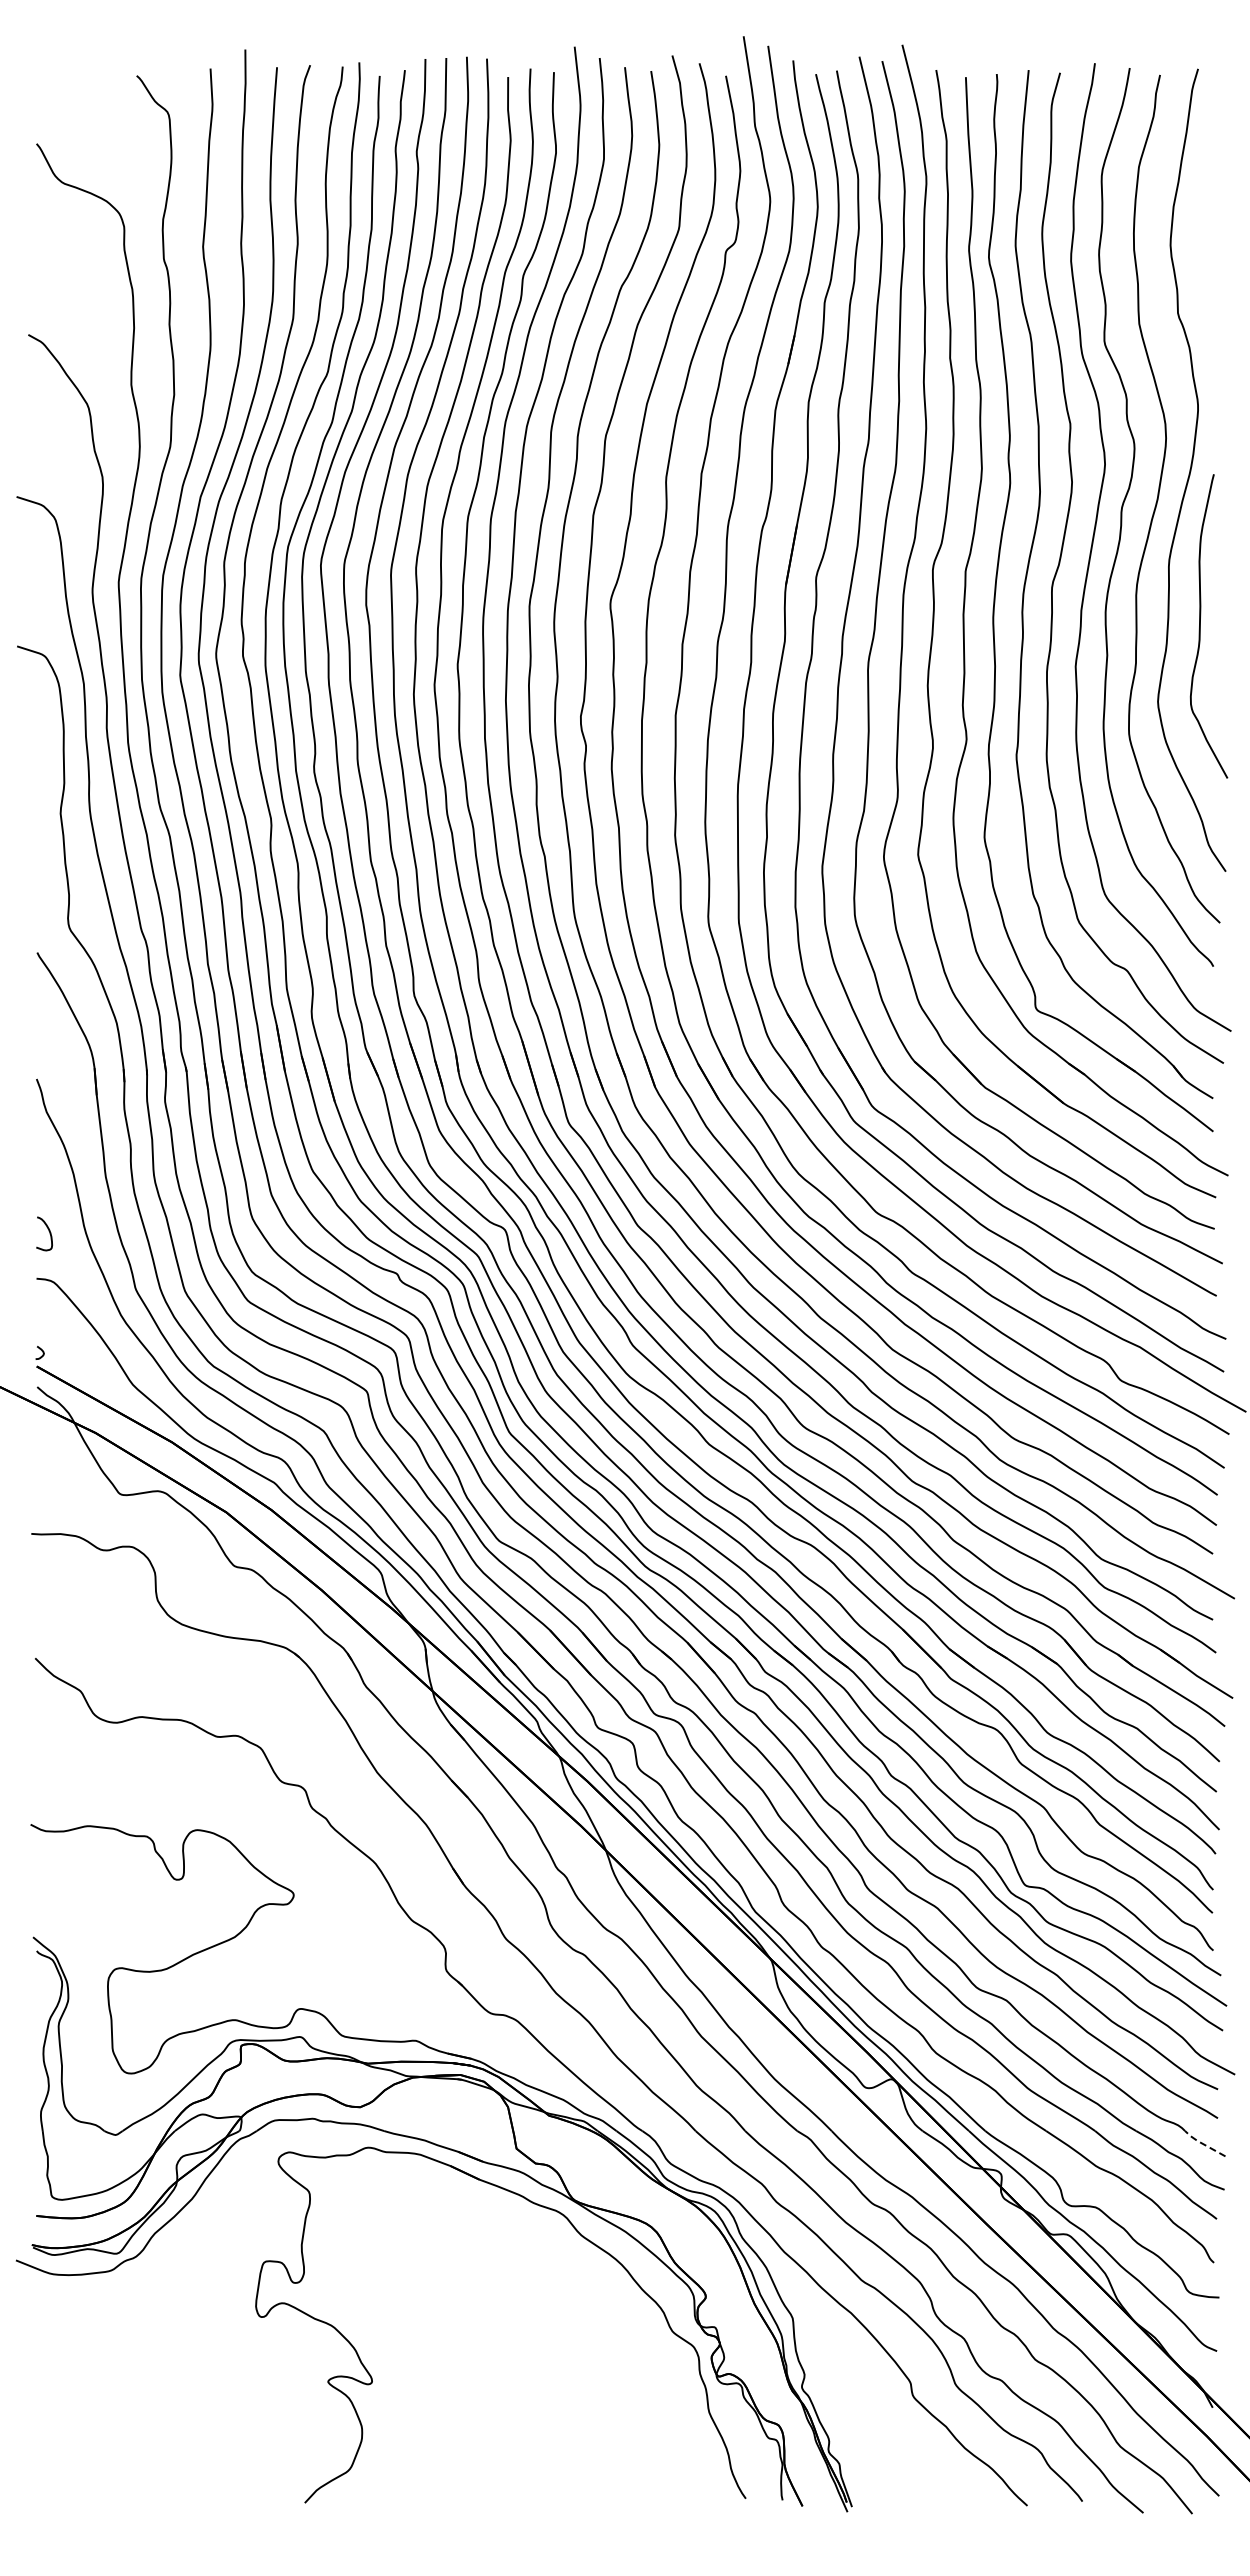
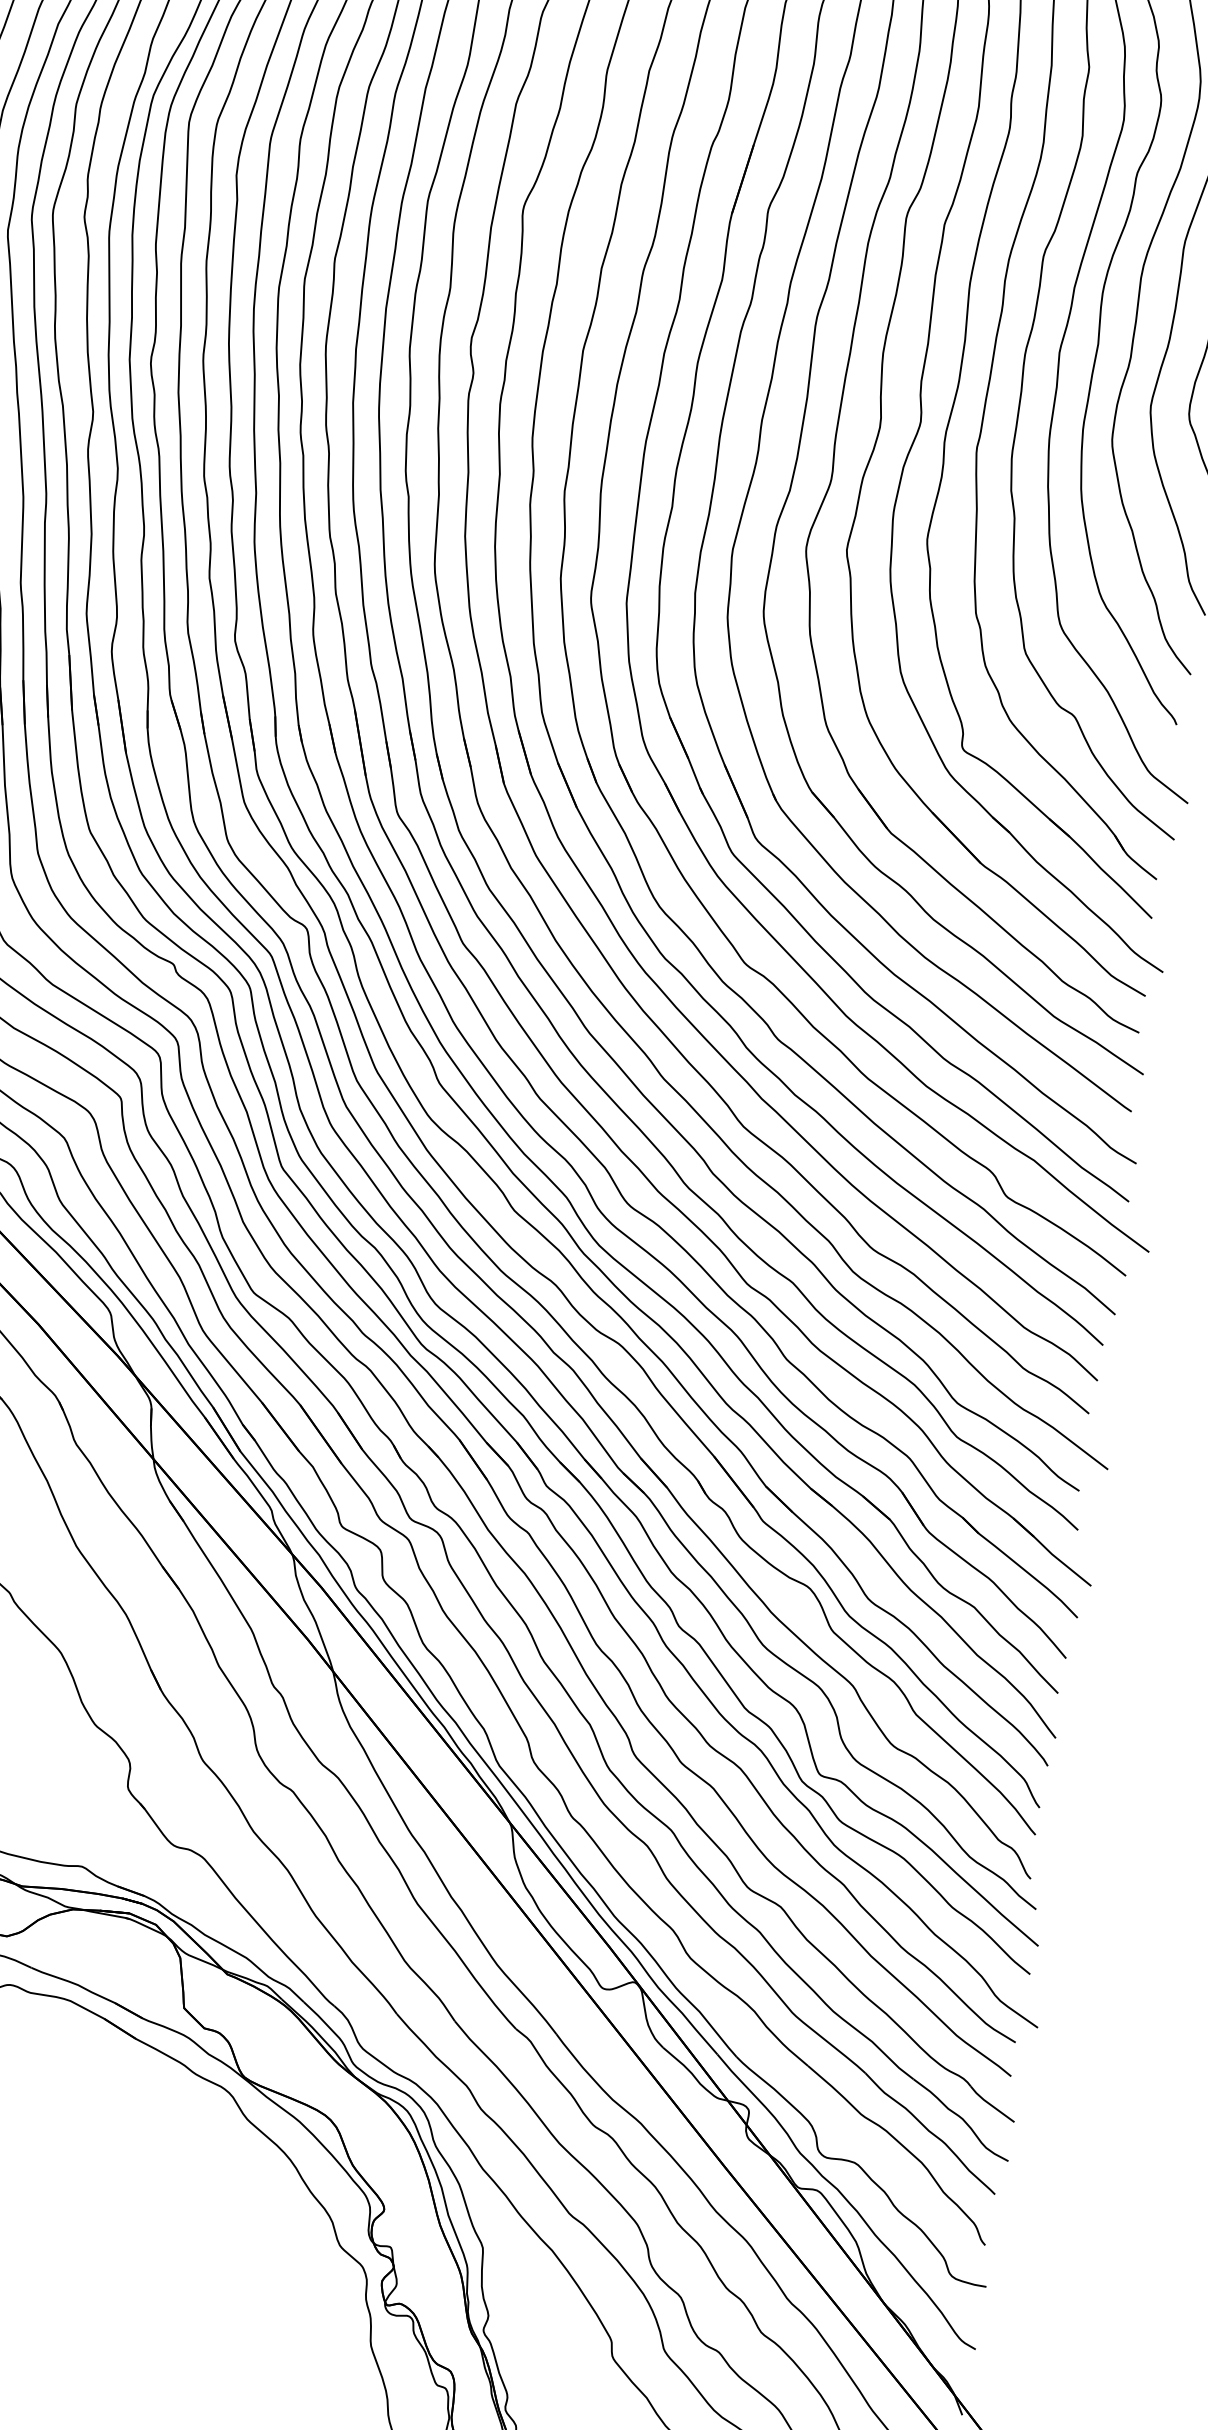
line: (1203, 2144) -> (990, 2105), dashed -> solid

